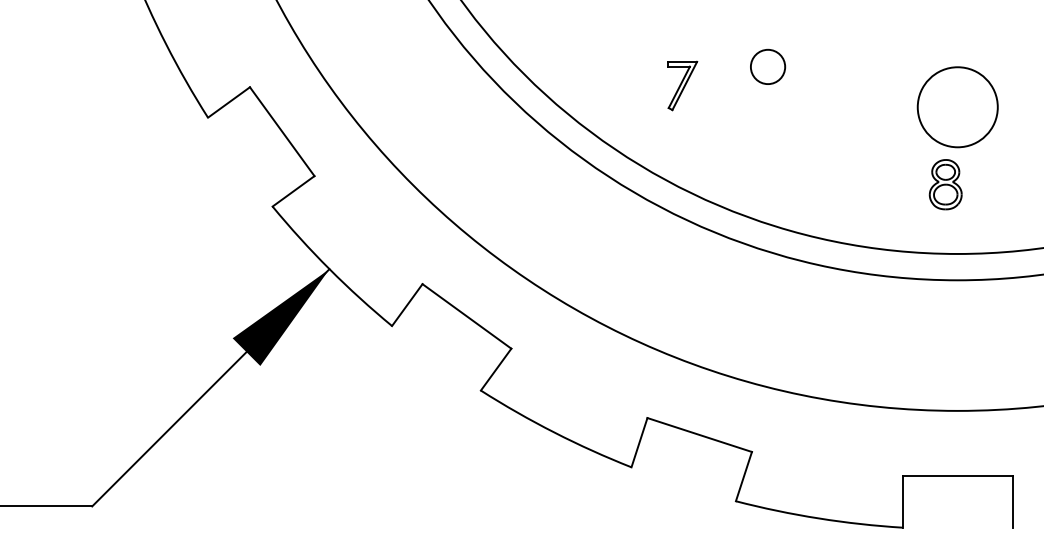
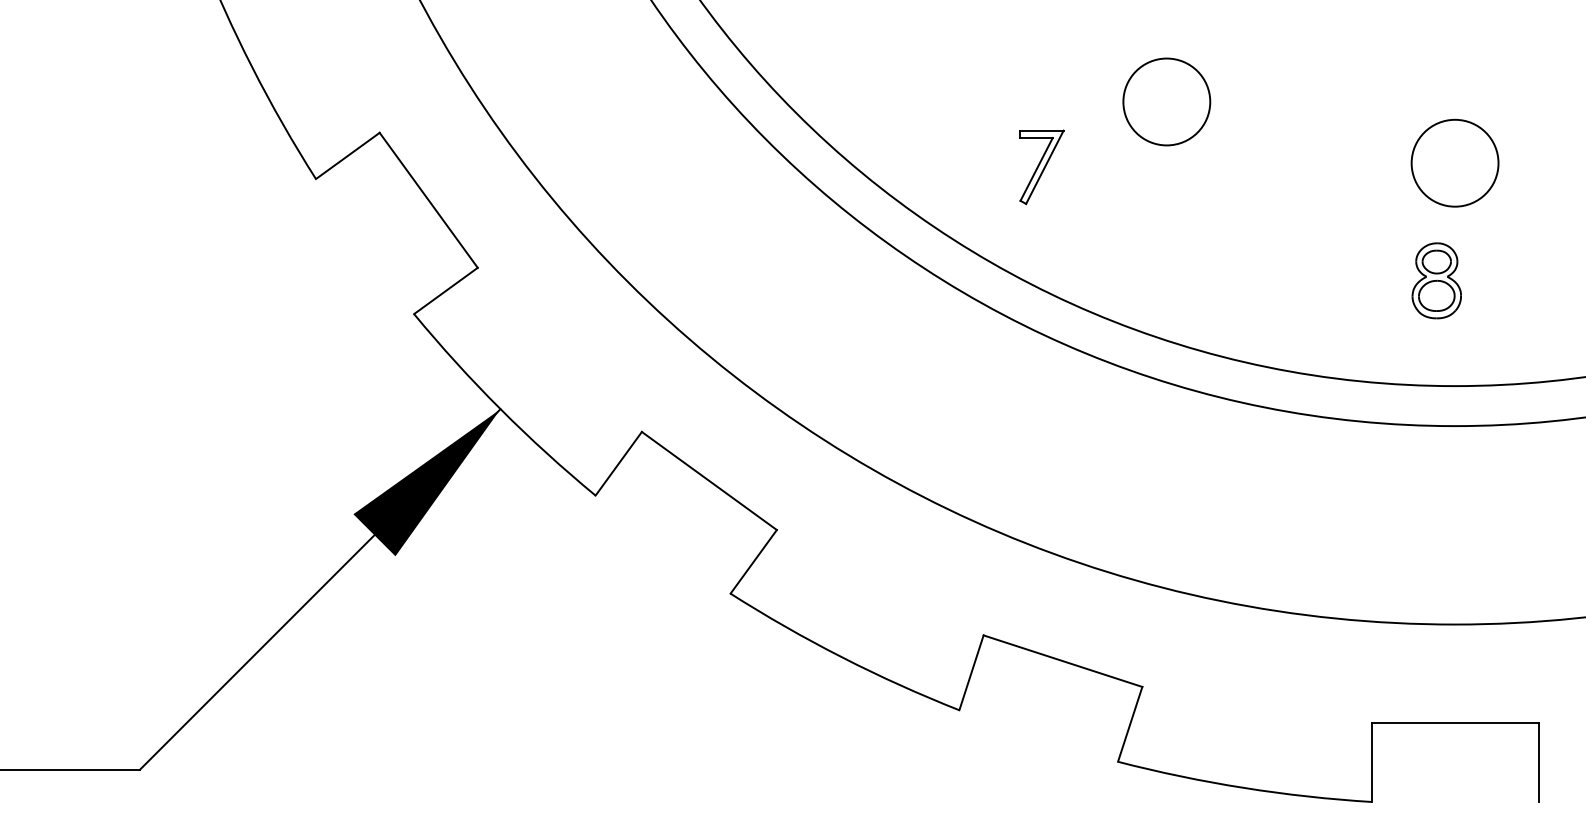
circle: (767, 66) -> (1165, 101), size x1.67
part: (682, 85) -> (1041, 166), moved
circle: (957, 106) -> (1454, 162), size x0.71

